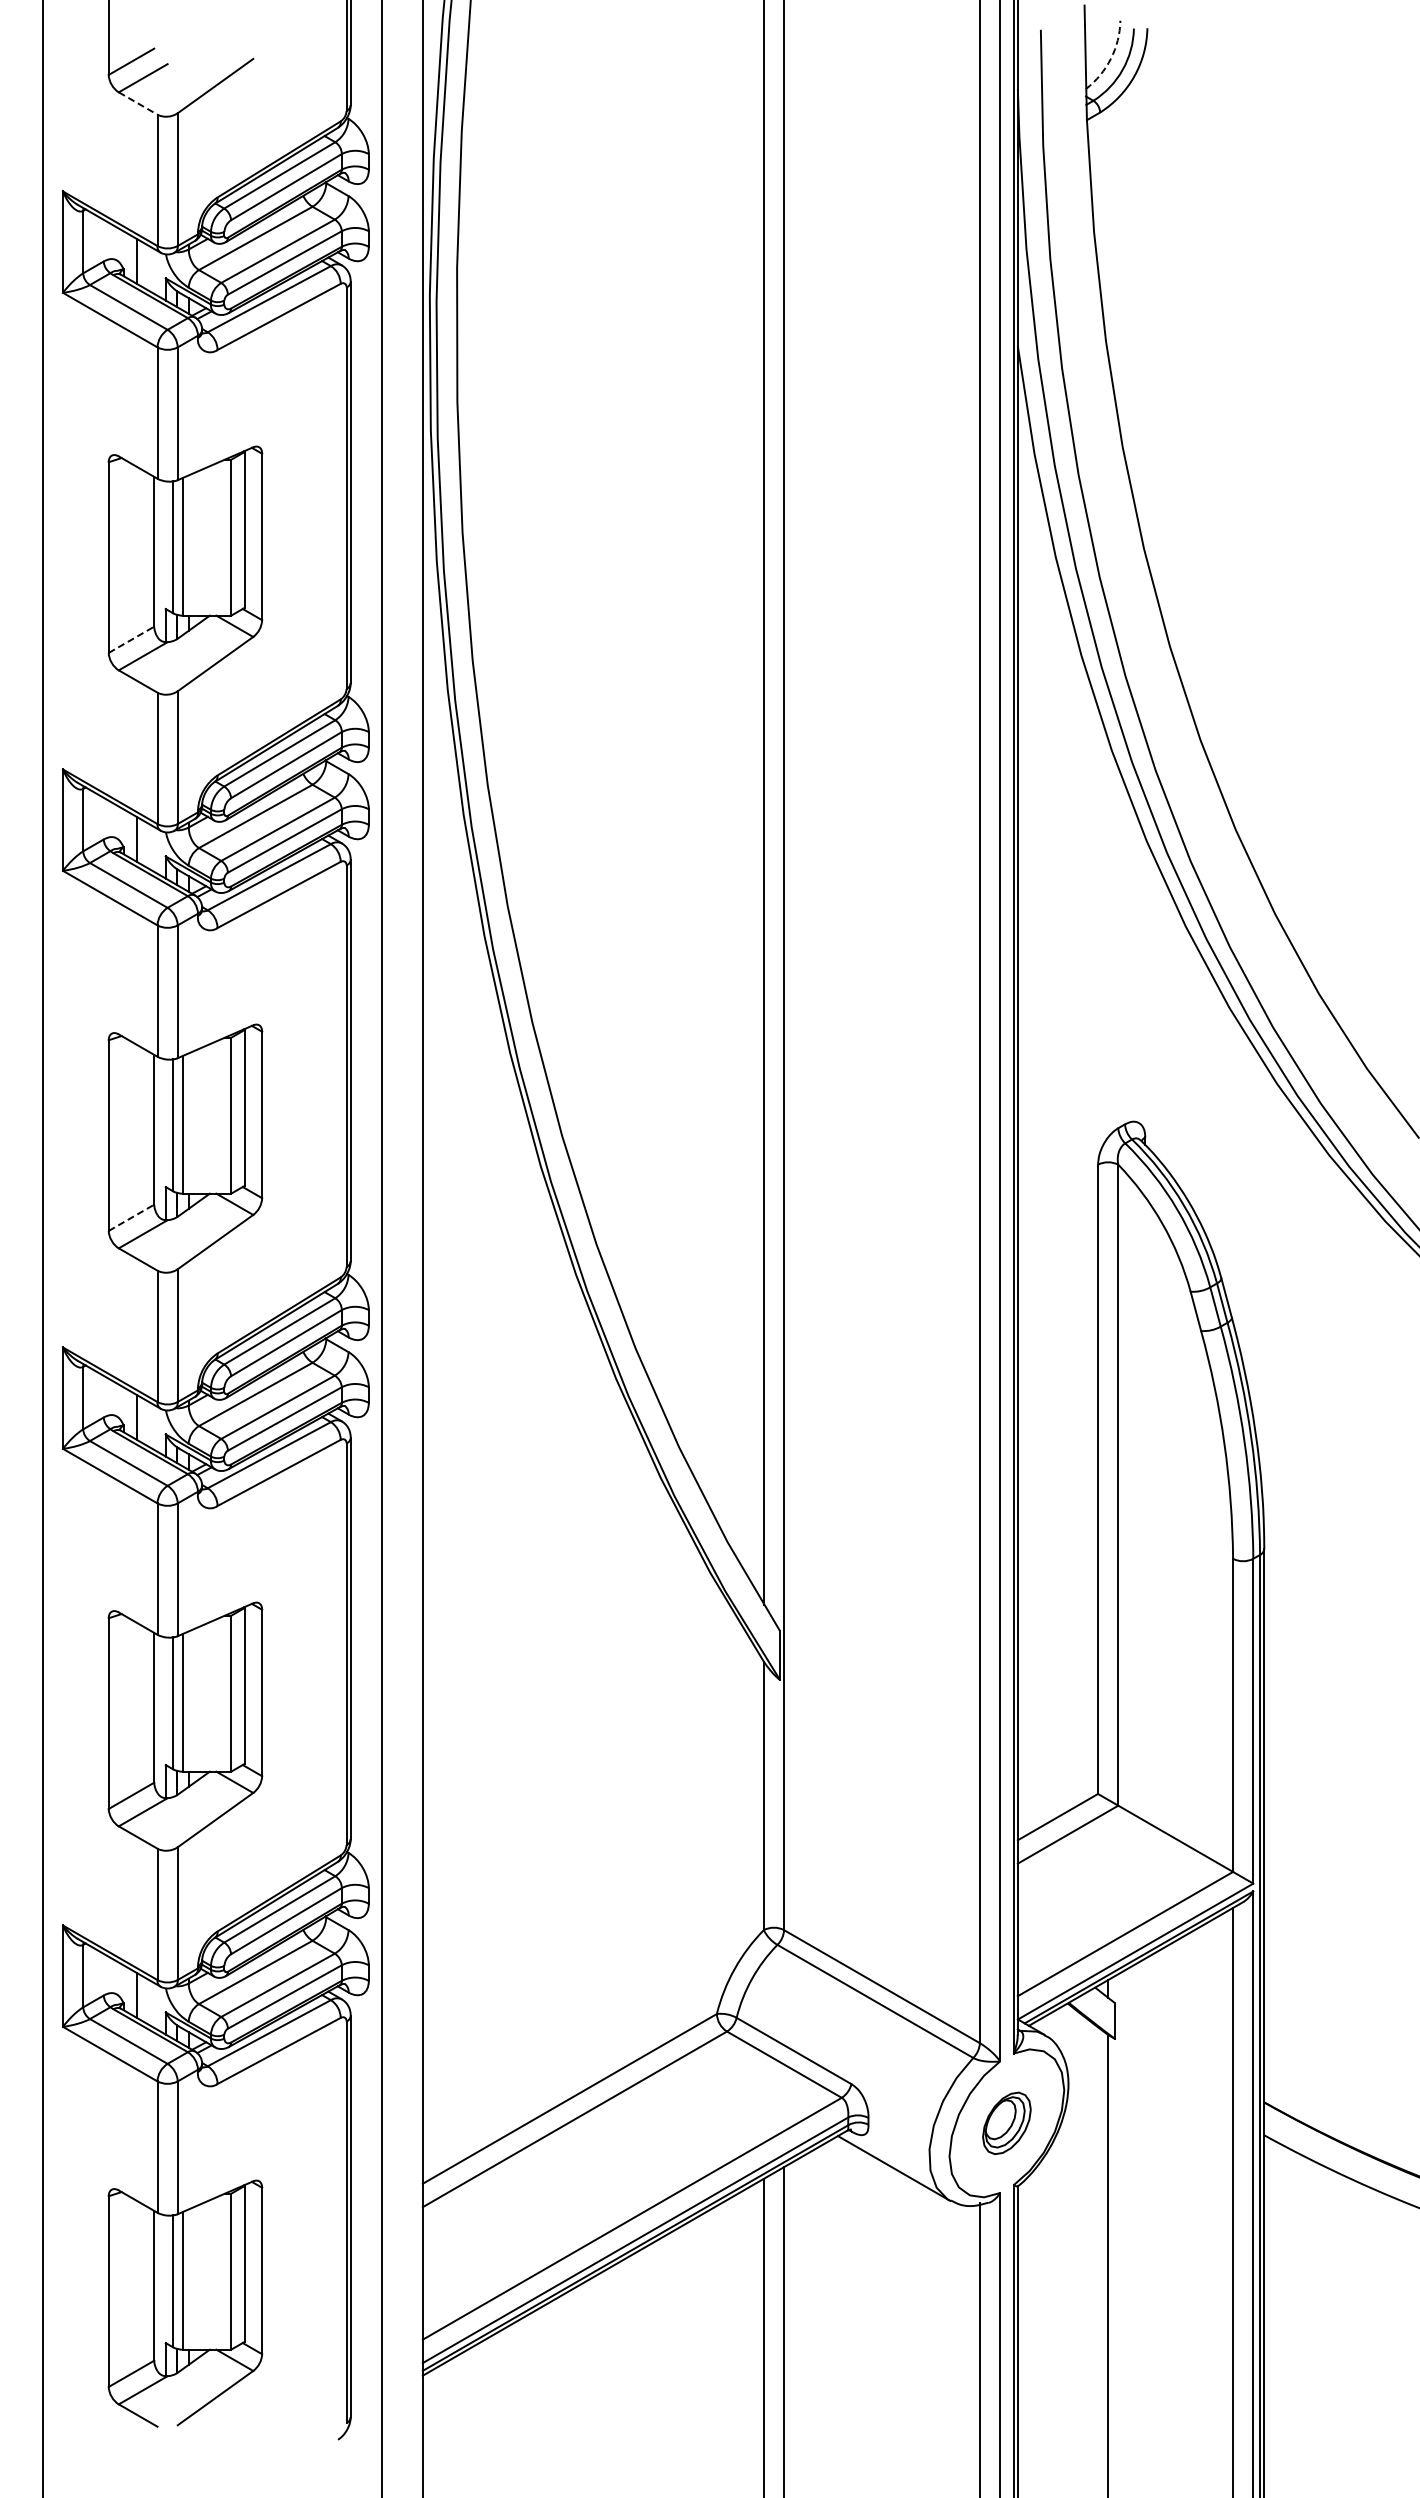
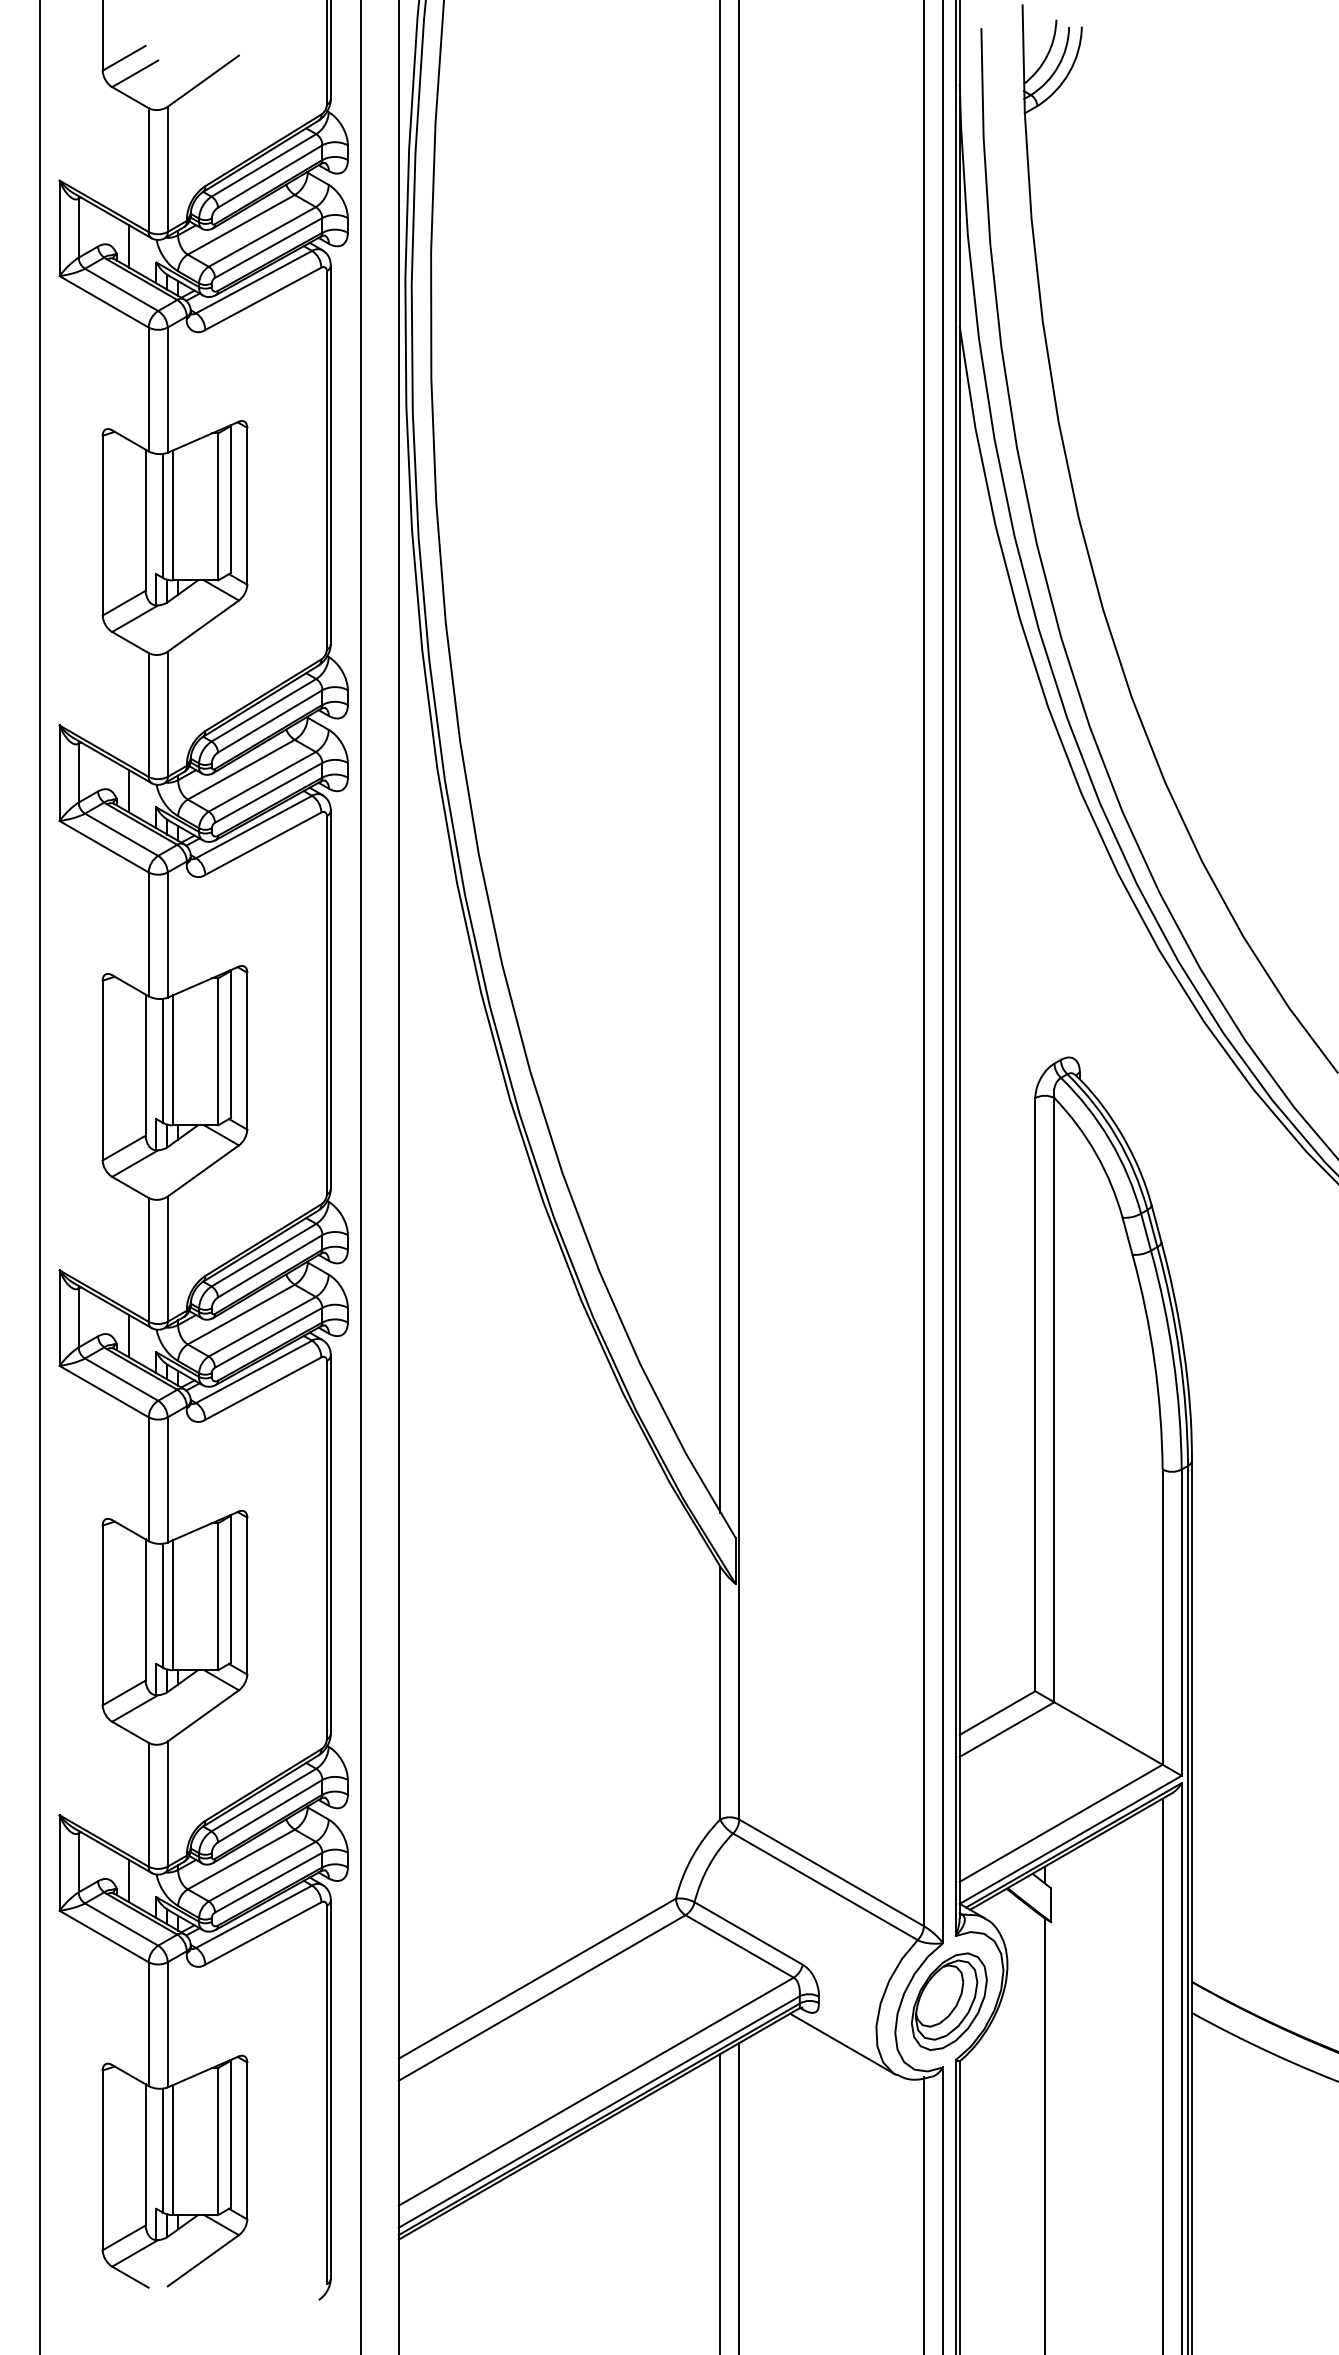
arc: (1110, 58) -> (1047, 55), dashed -> solid
line: (138, 103) -> (130, 97), dashed -> solid
line: (131, 639) -> (124, 602), dashed -> solid
line: (131, 1217) -> (124, 1147), dashed -> solid
part: (1006, 2123) -> (949, 2001), size x1.67

